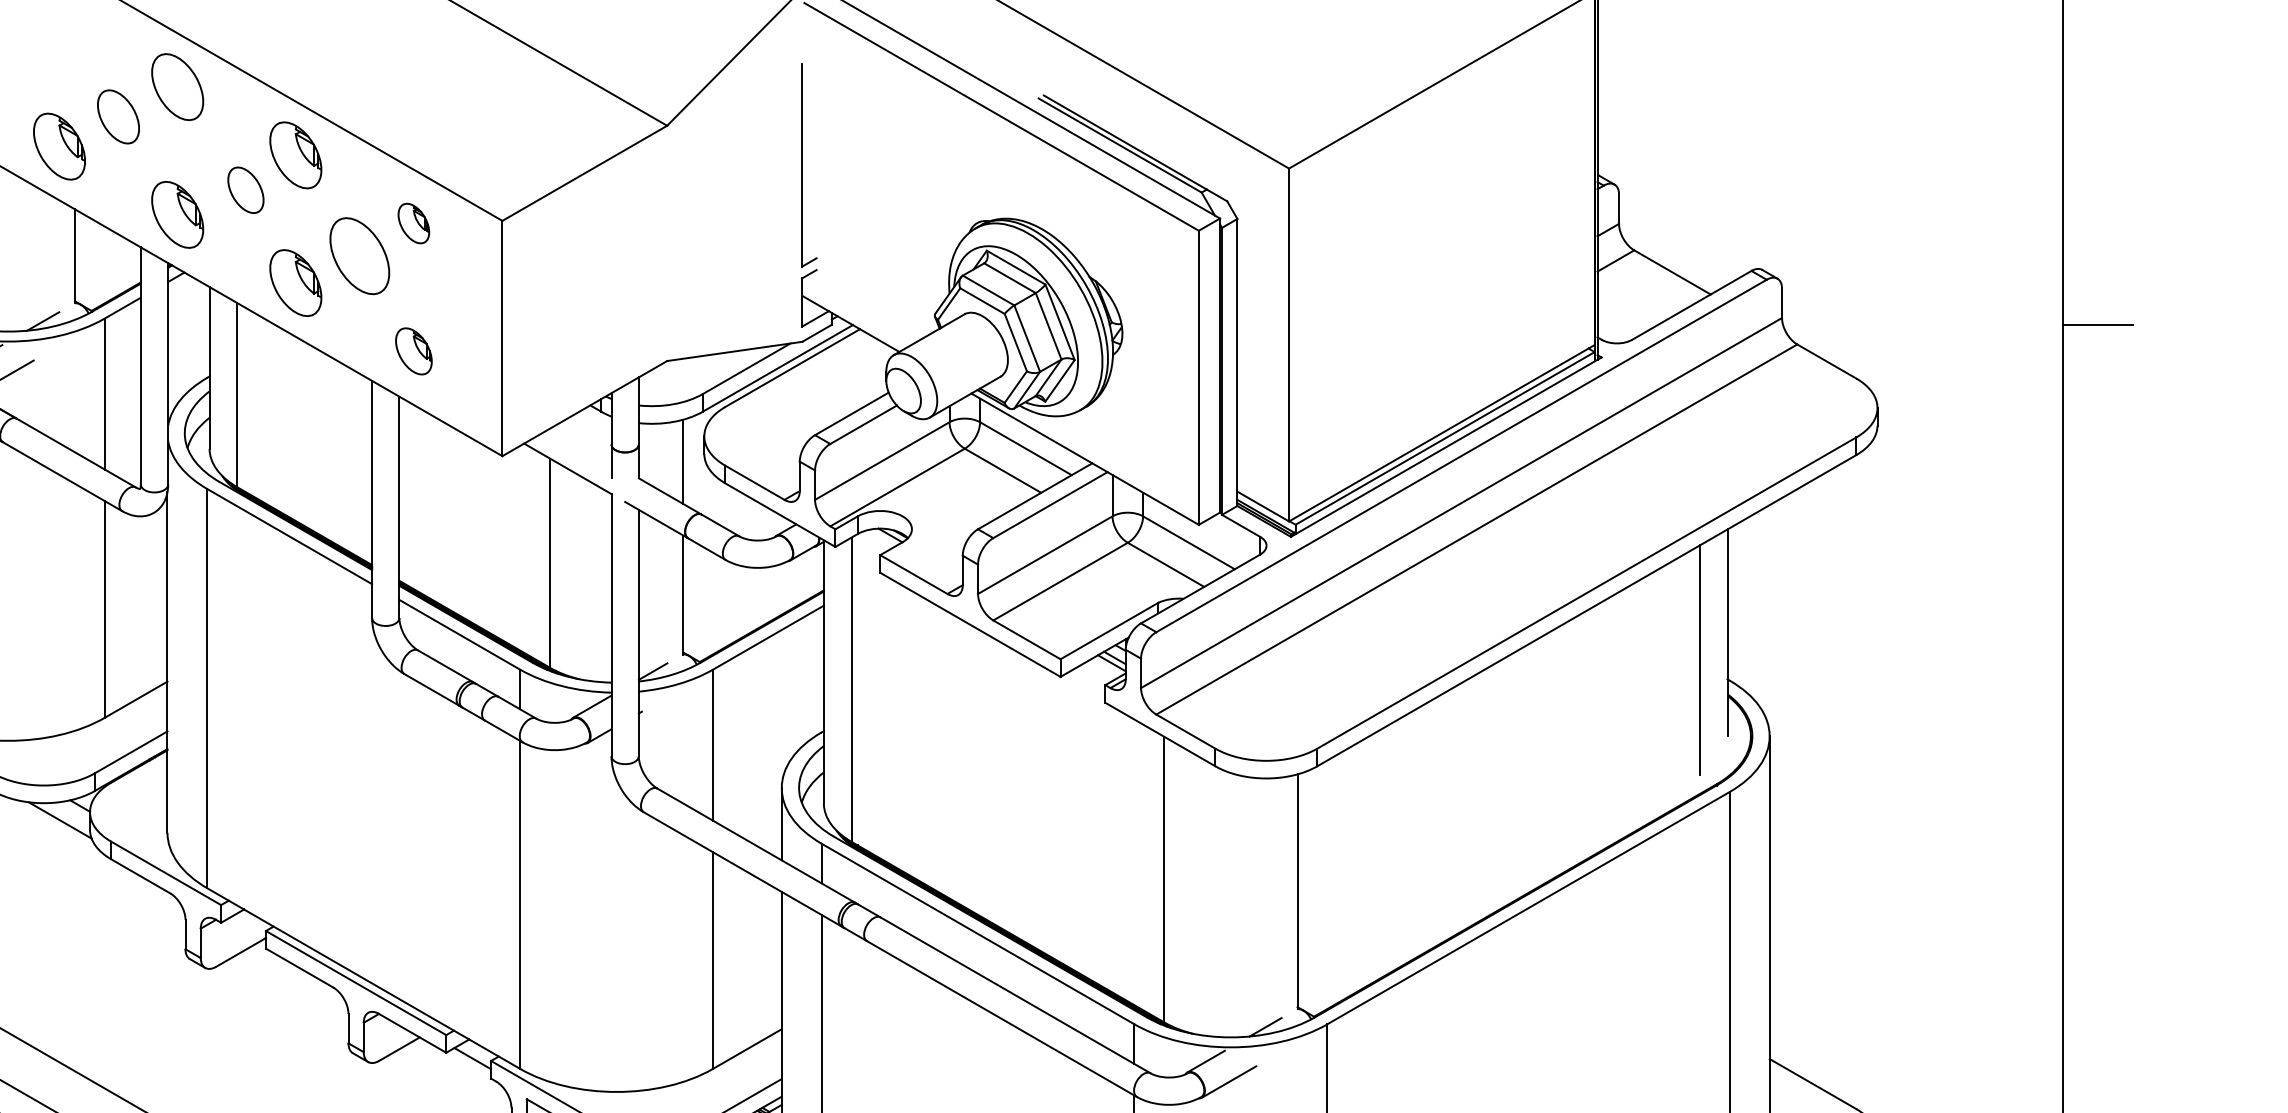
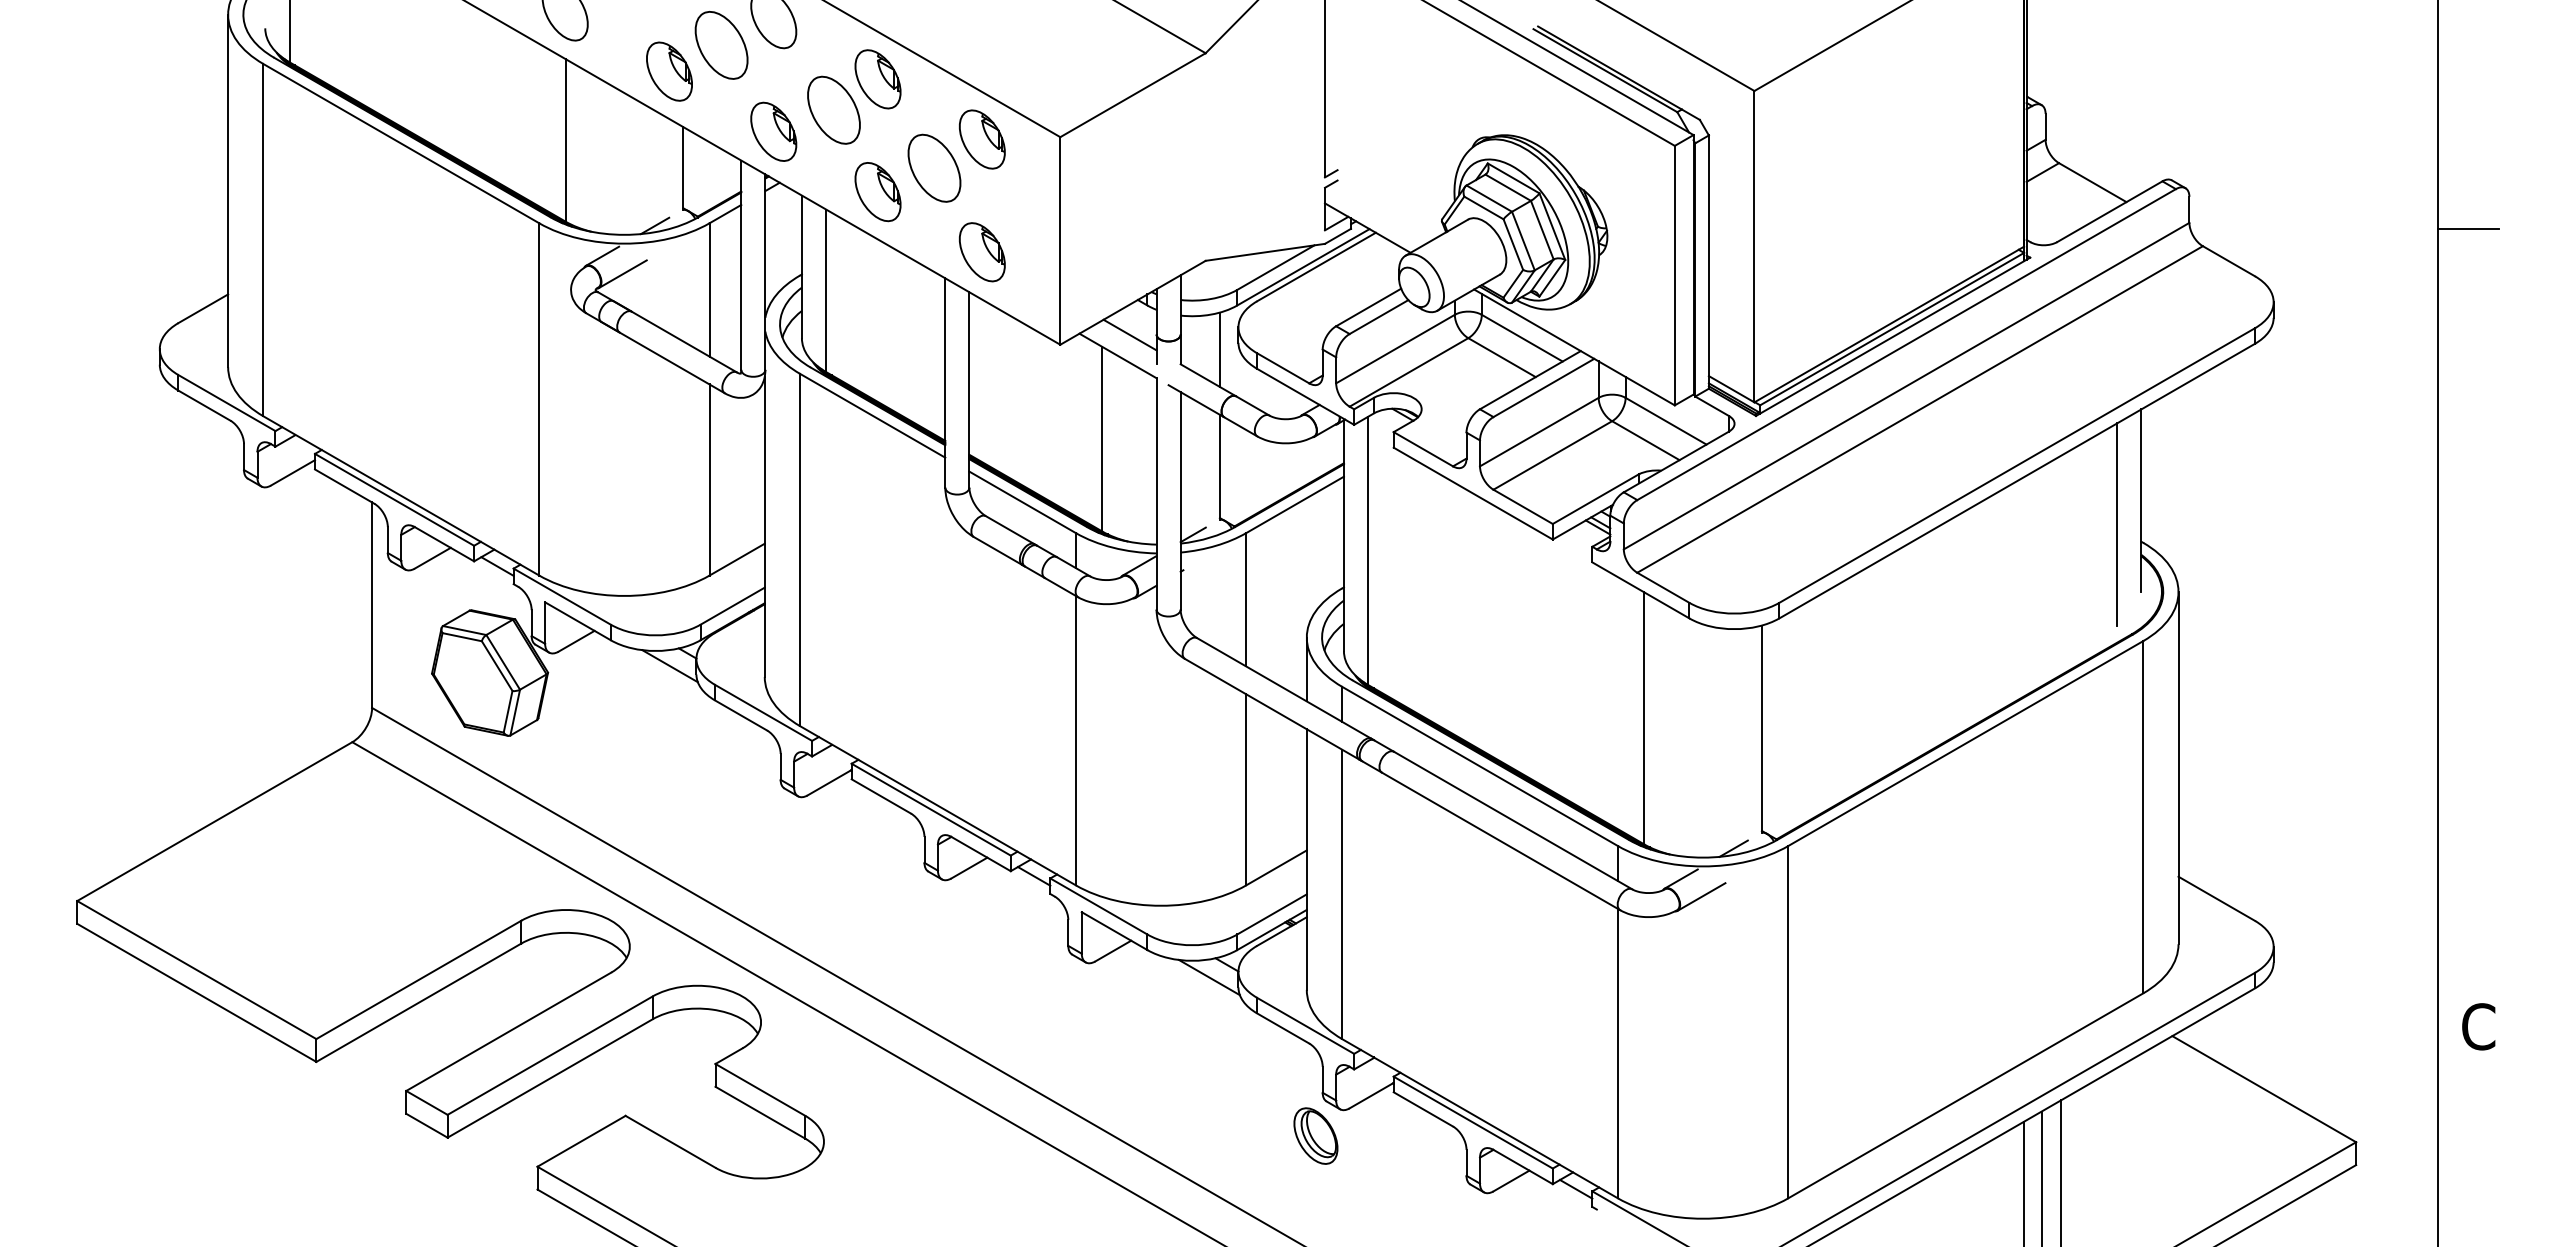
part: (118, 117) -> (721, 45), size x1.43
part: (245, 189) -> (833, 109), size x1.67
part: (413, 223) -> (981, 139), size x1.67
part: (413, 351) -> (981, 252), size x1.43
line: (580, 444) -> (1129, 334), added

